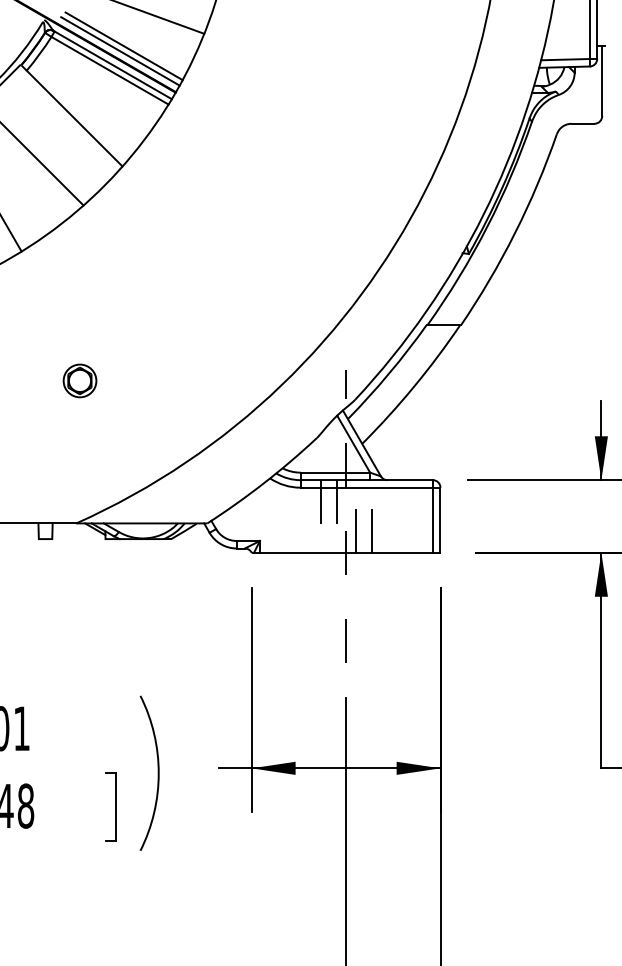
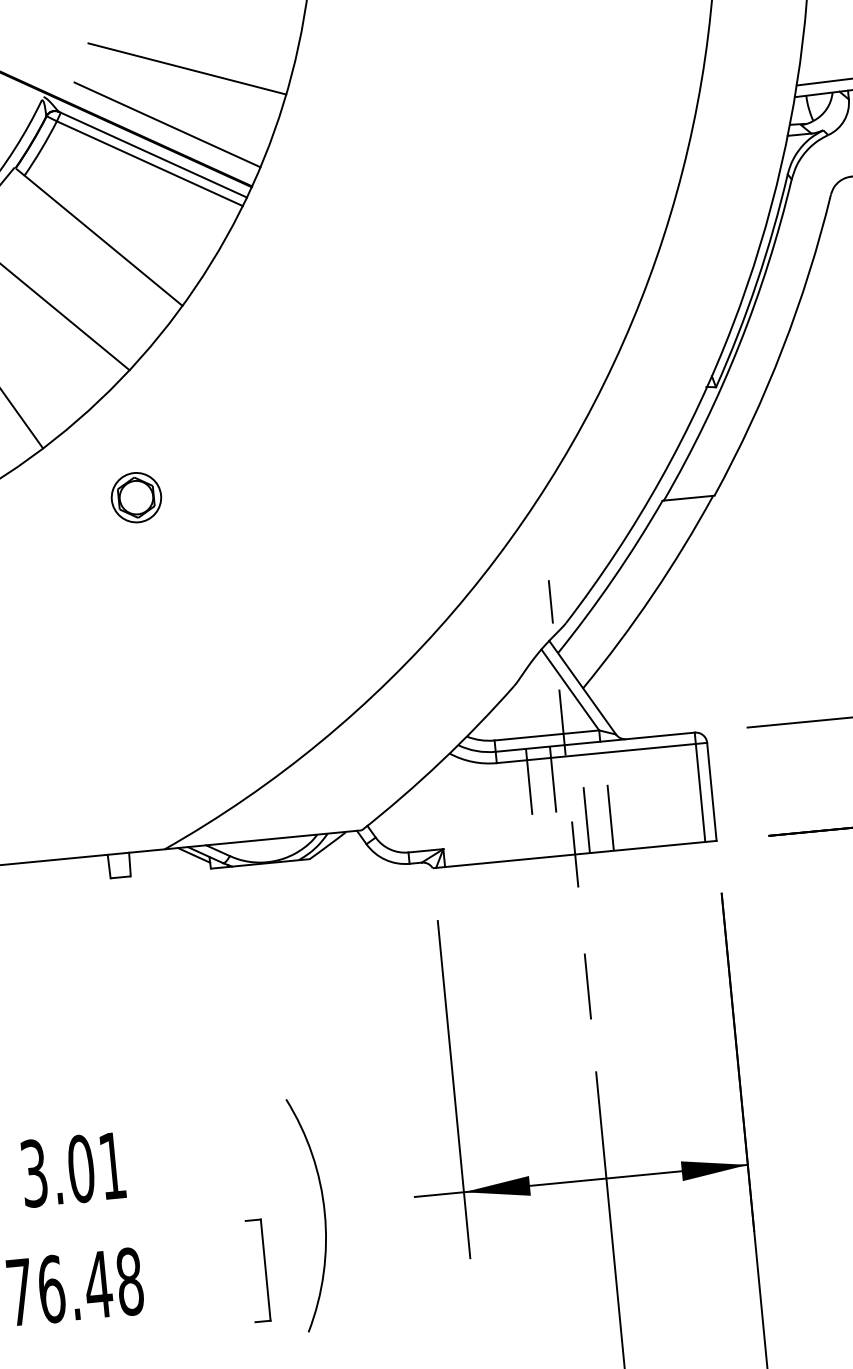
line: (120, 51) -> (162, 133), removed
part: (79, 380) -> (135, 497), moved

